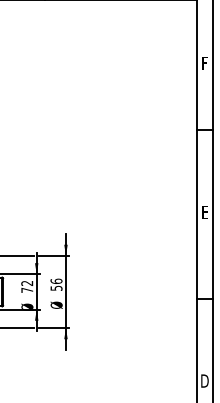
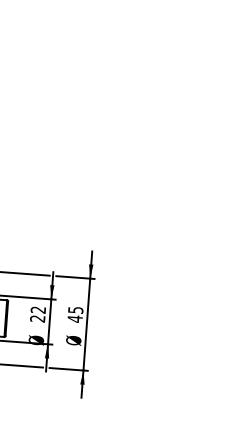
text: (56, 284) -> (75, 314), 56 -> 45
text: (27, 289) -> (38, 317), 72 -> 22

